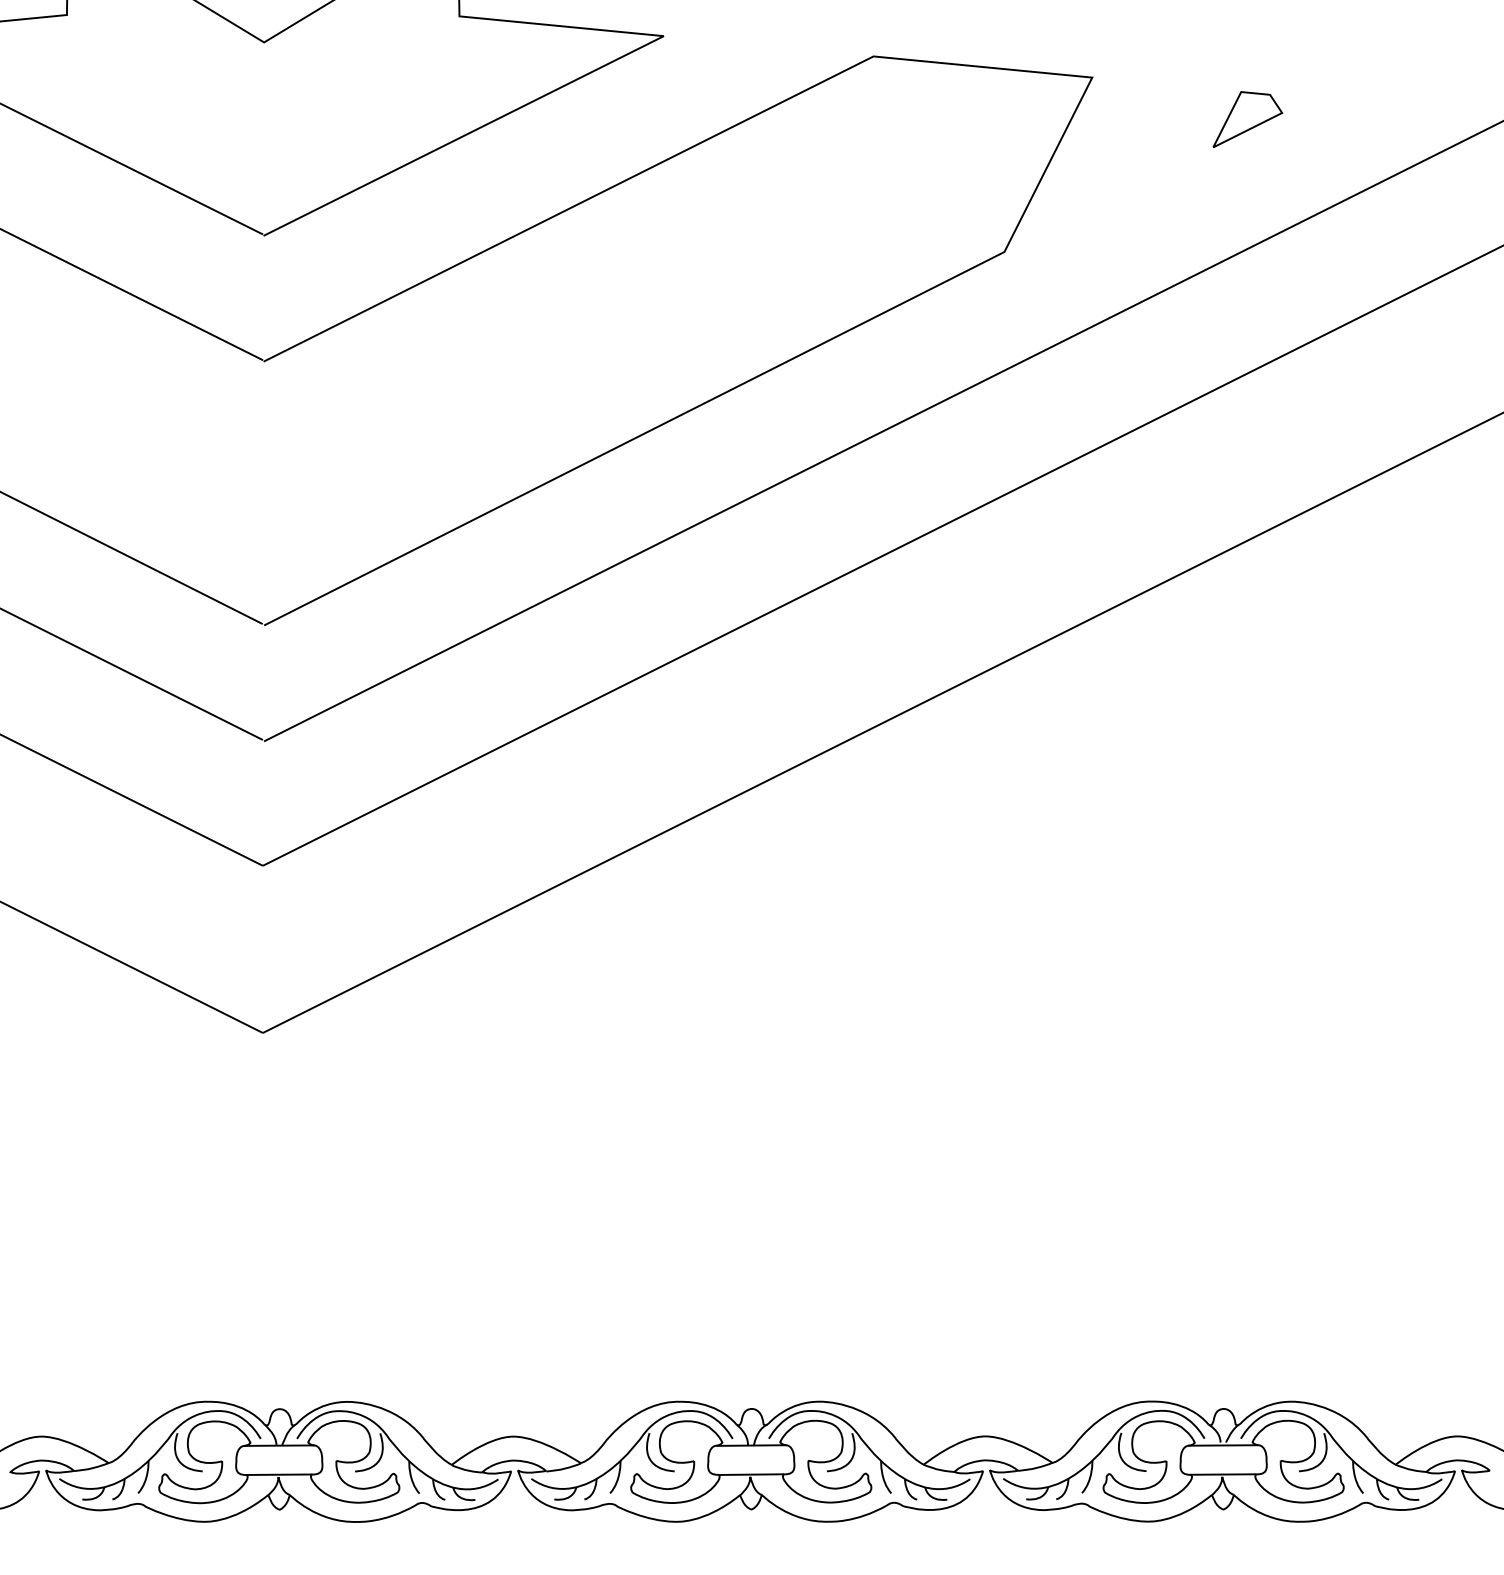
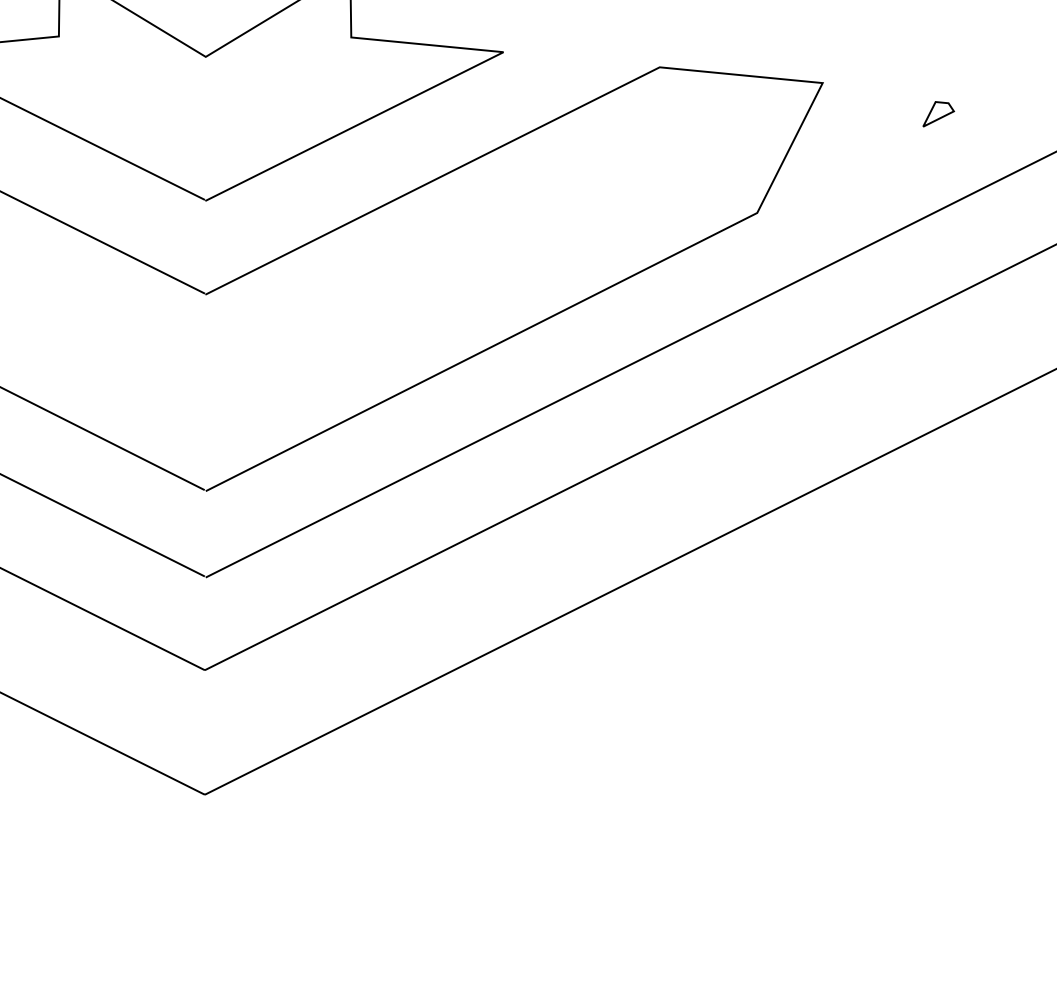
part: (1247, 119) -> (938, 114), size x0.6

